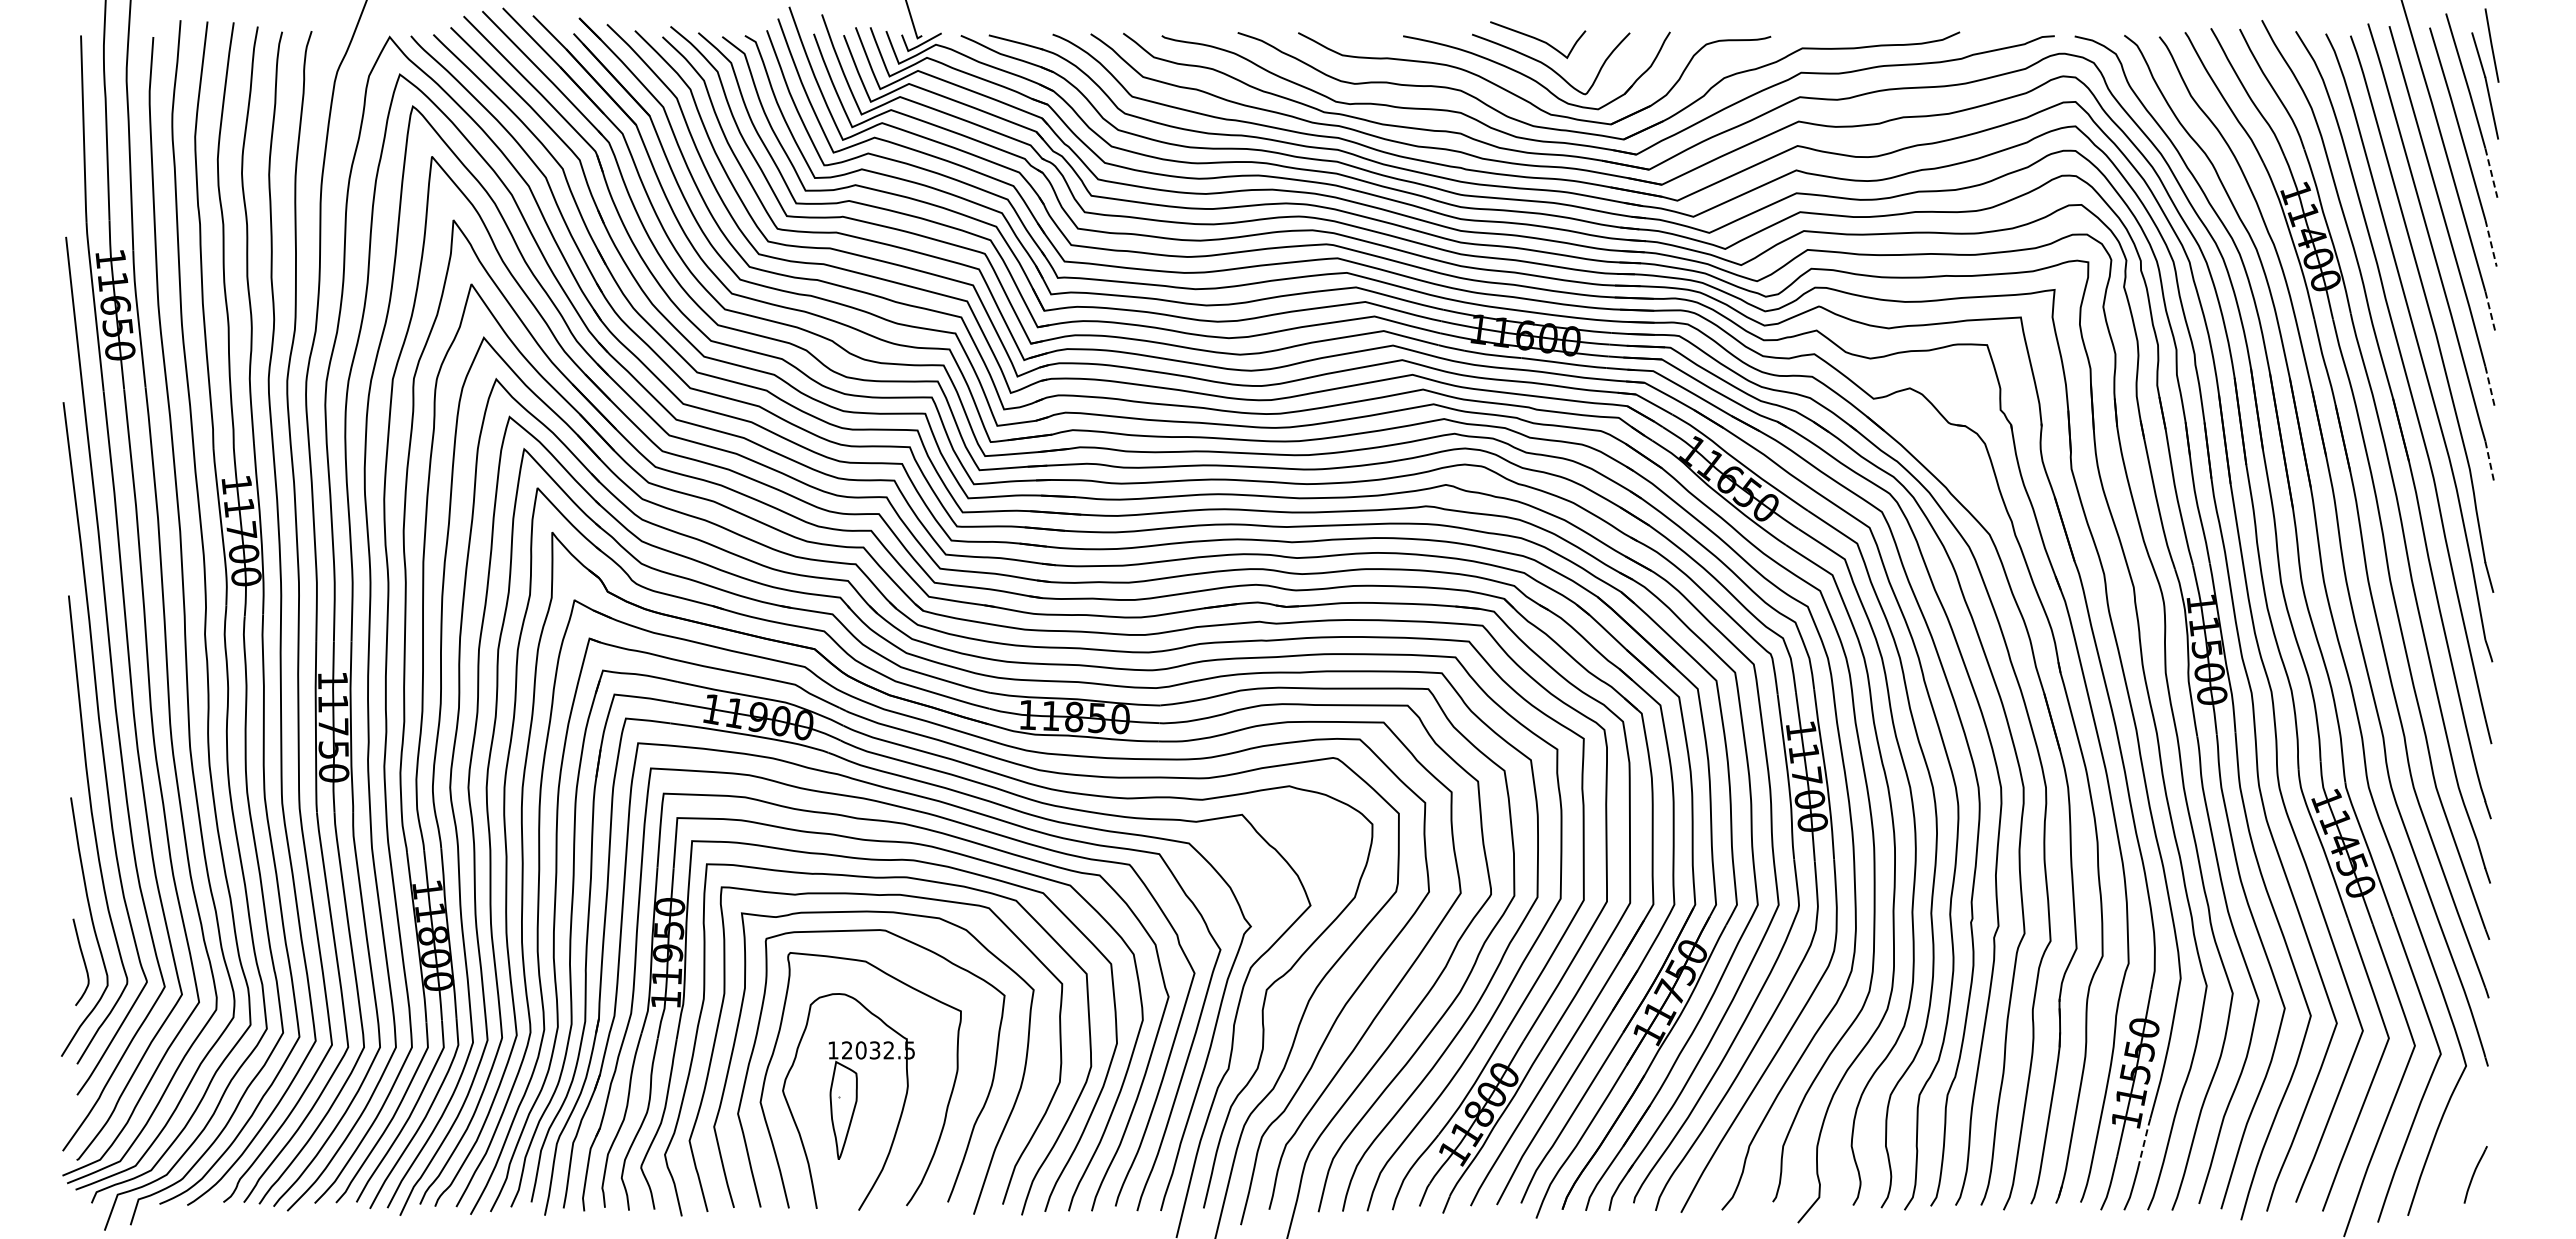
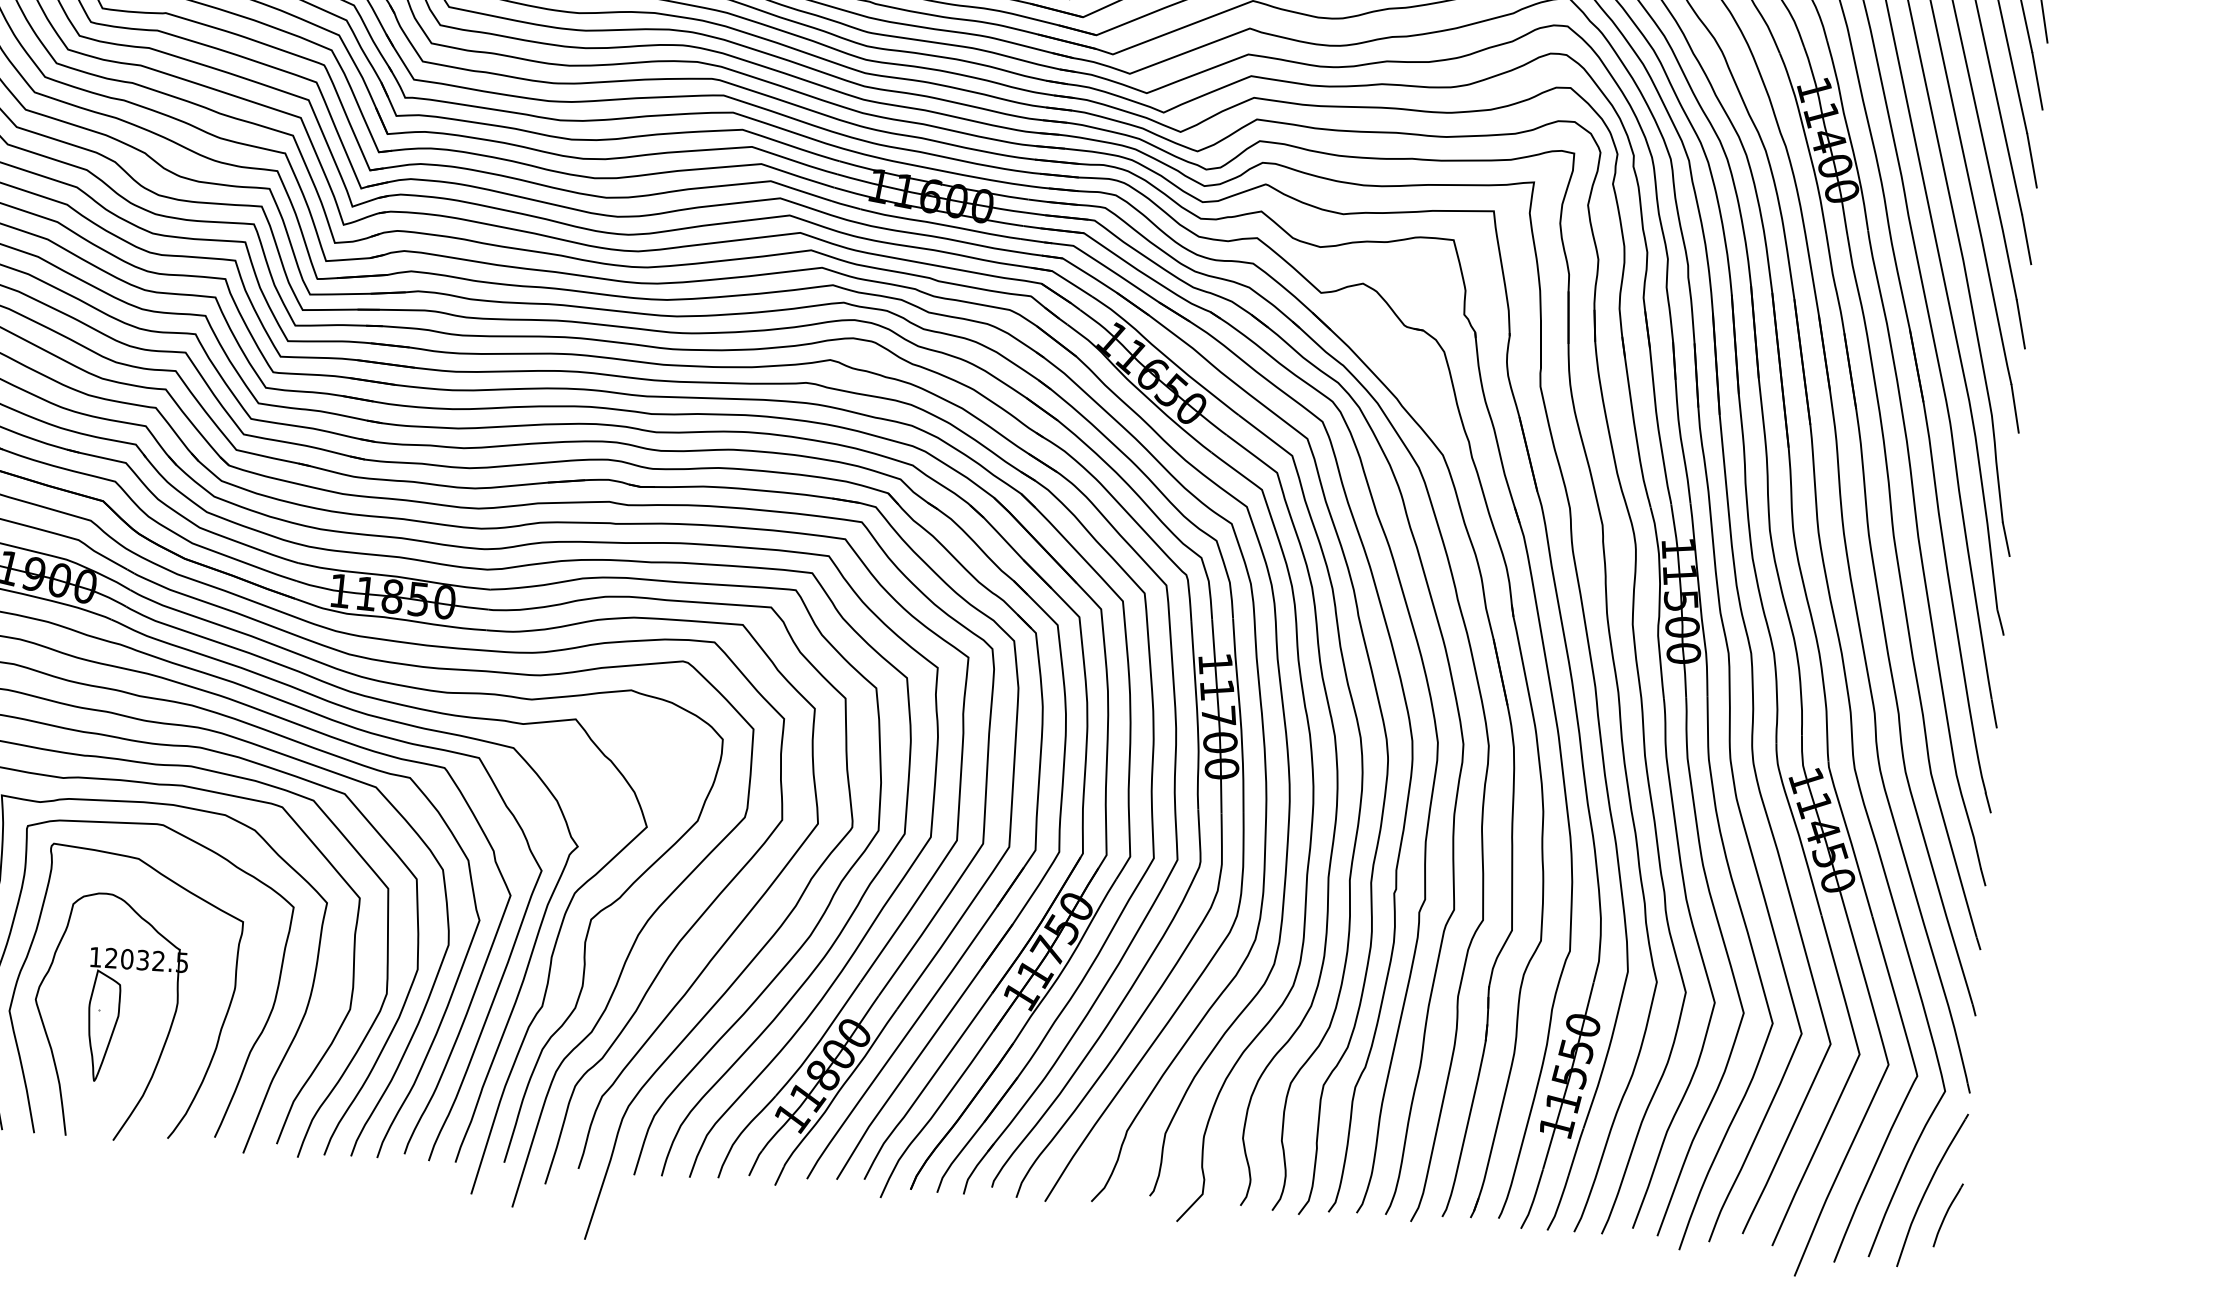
line: (2491, 173) -> (2037, 81), dashed -> solid
line: (2491, 243) -> (2032, 160), dashed -> solid
line: (2490, 312) -> (2026, 239), dashed -> solid
line: (2490, 387) -> (2021, 324), dashed -> solid
line: (2490, 462) -> (2015, 409), dashed -> solid
line: (2145, 1139) -> (1576, 1151), dashed -> solid
part: (2460, 1153) -> (1932, 1190), added

